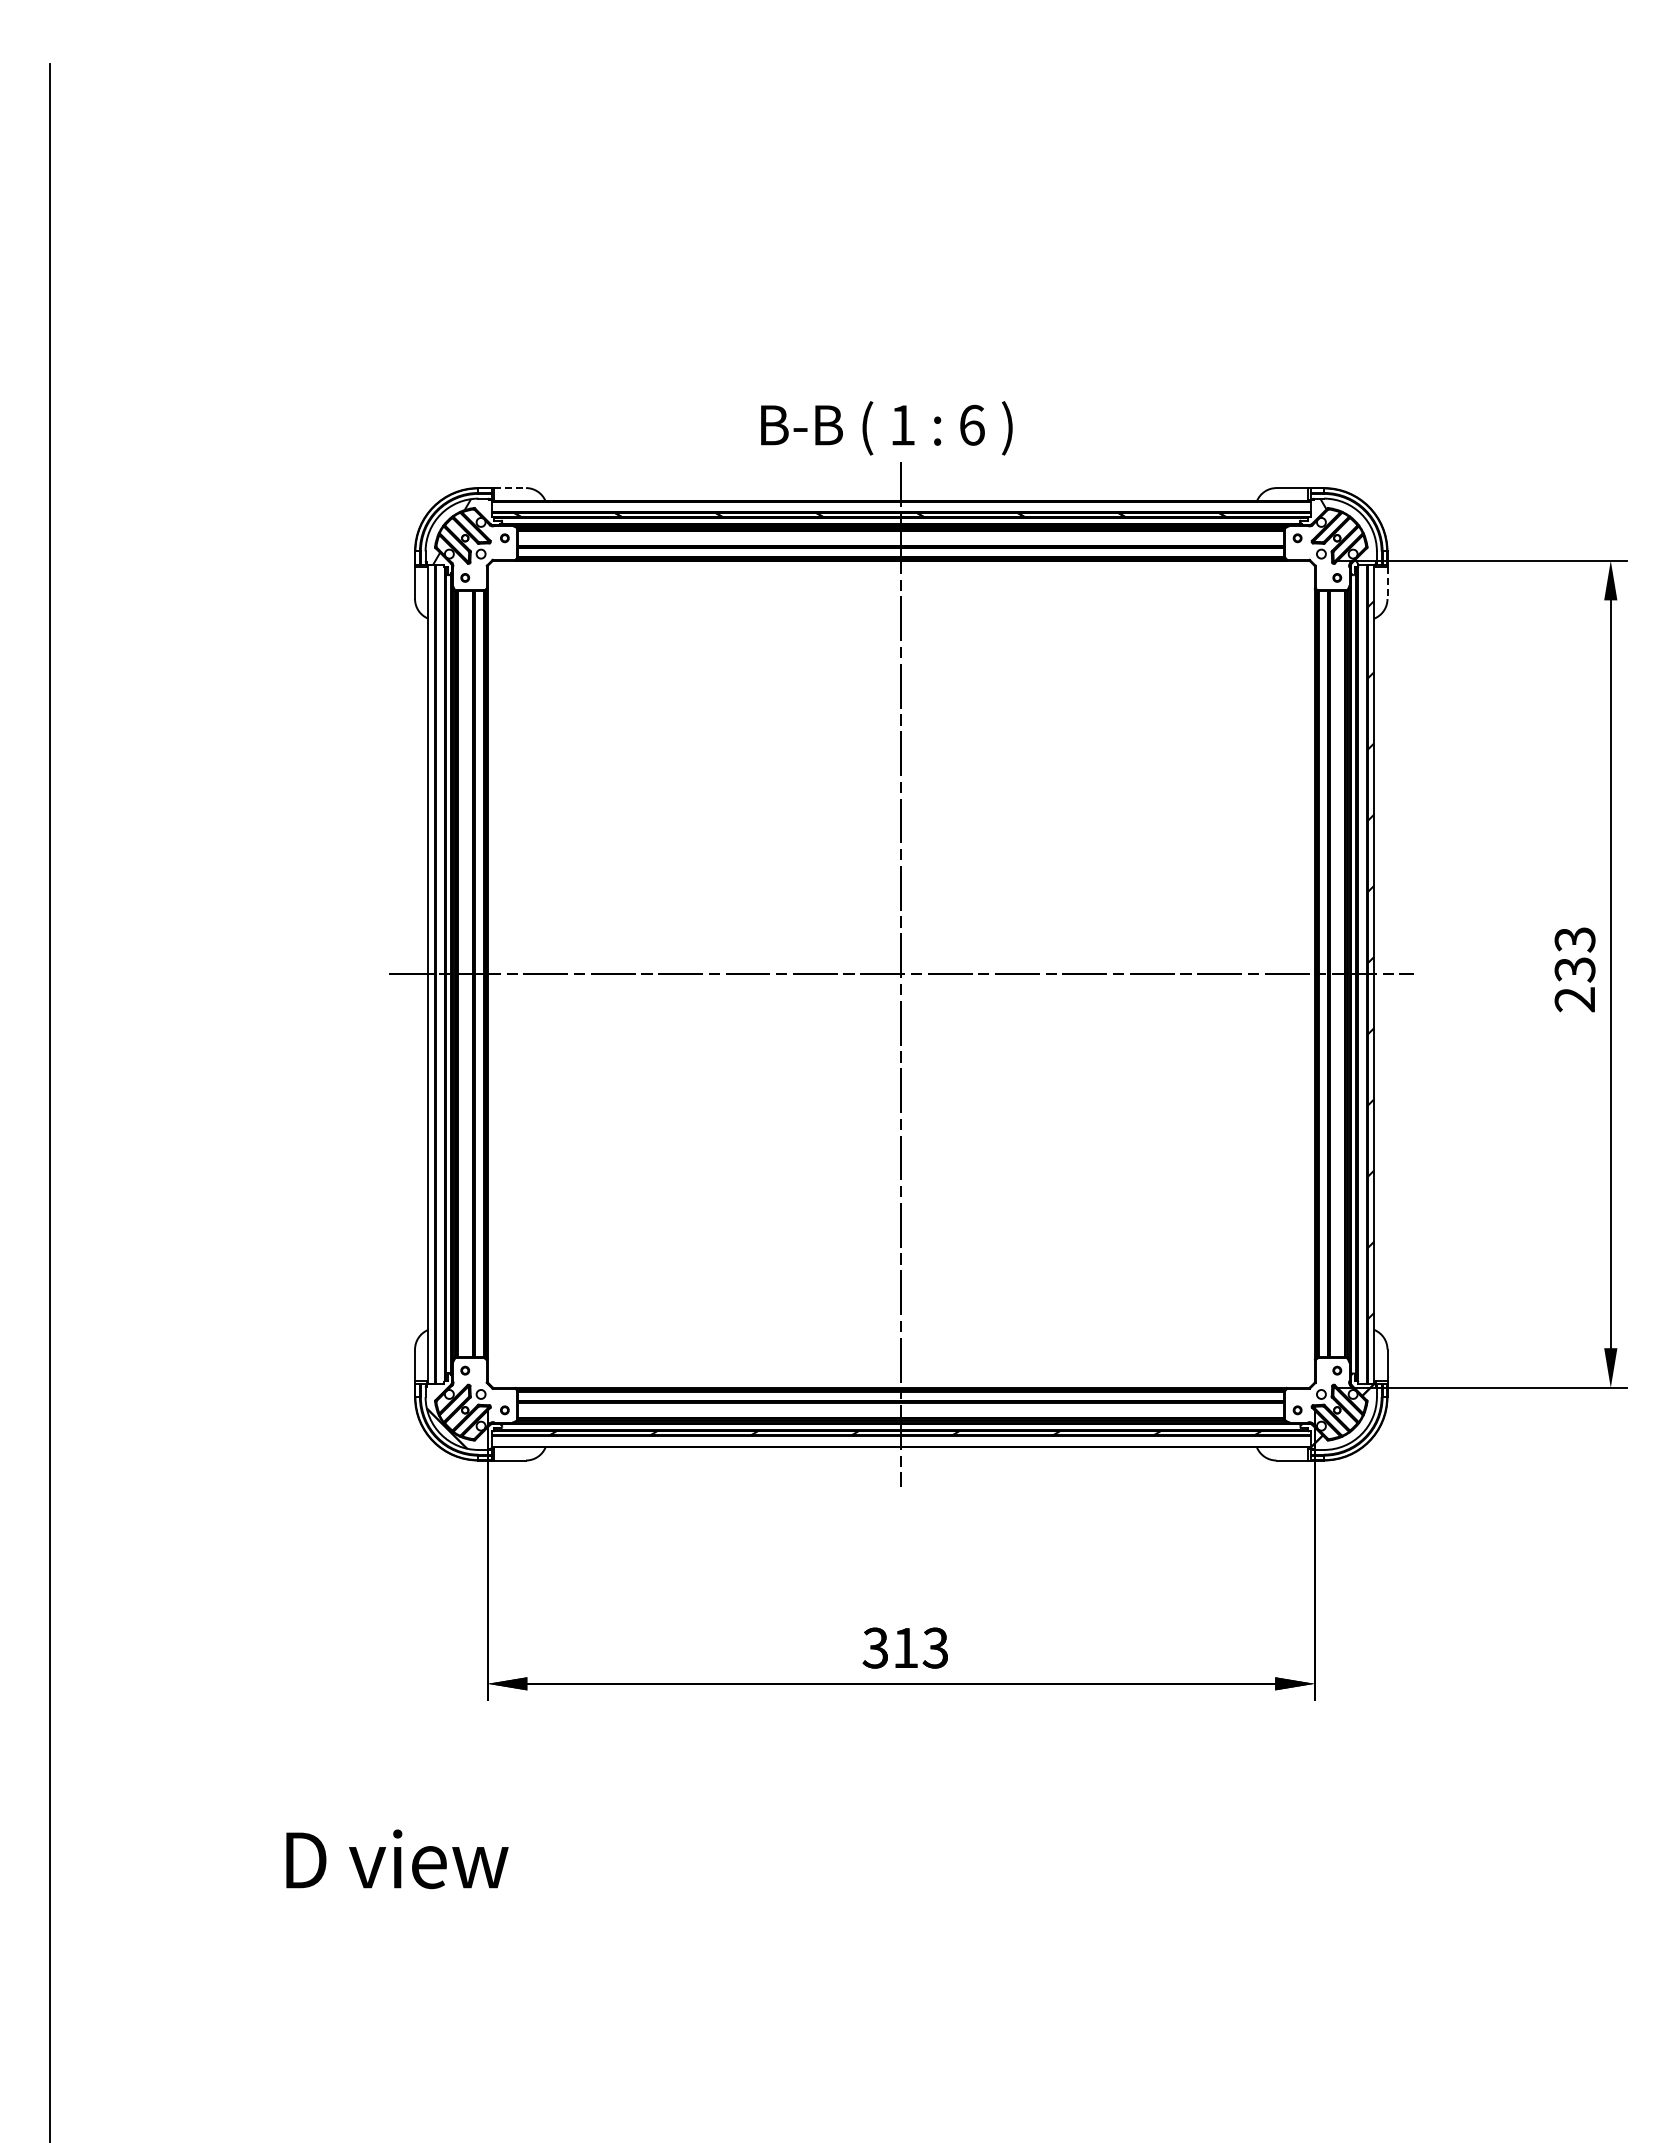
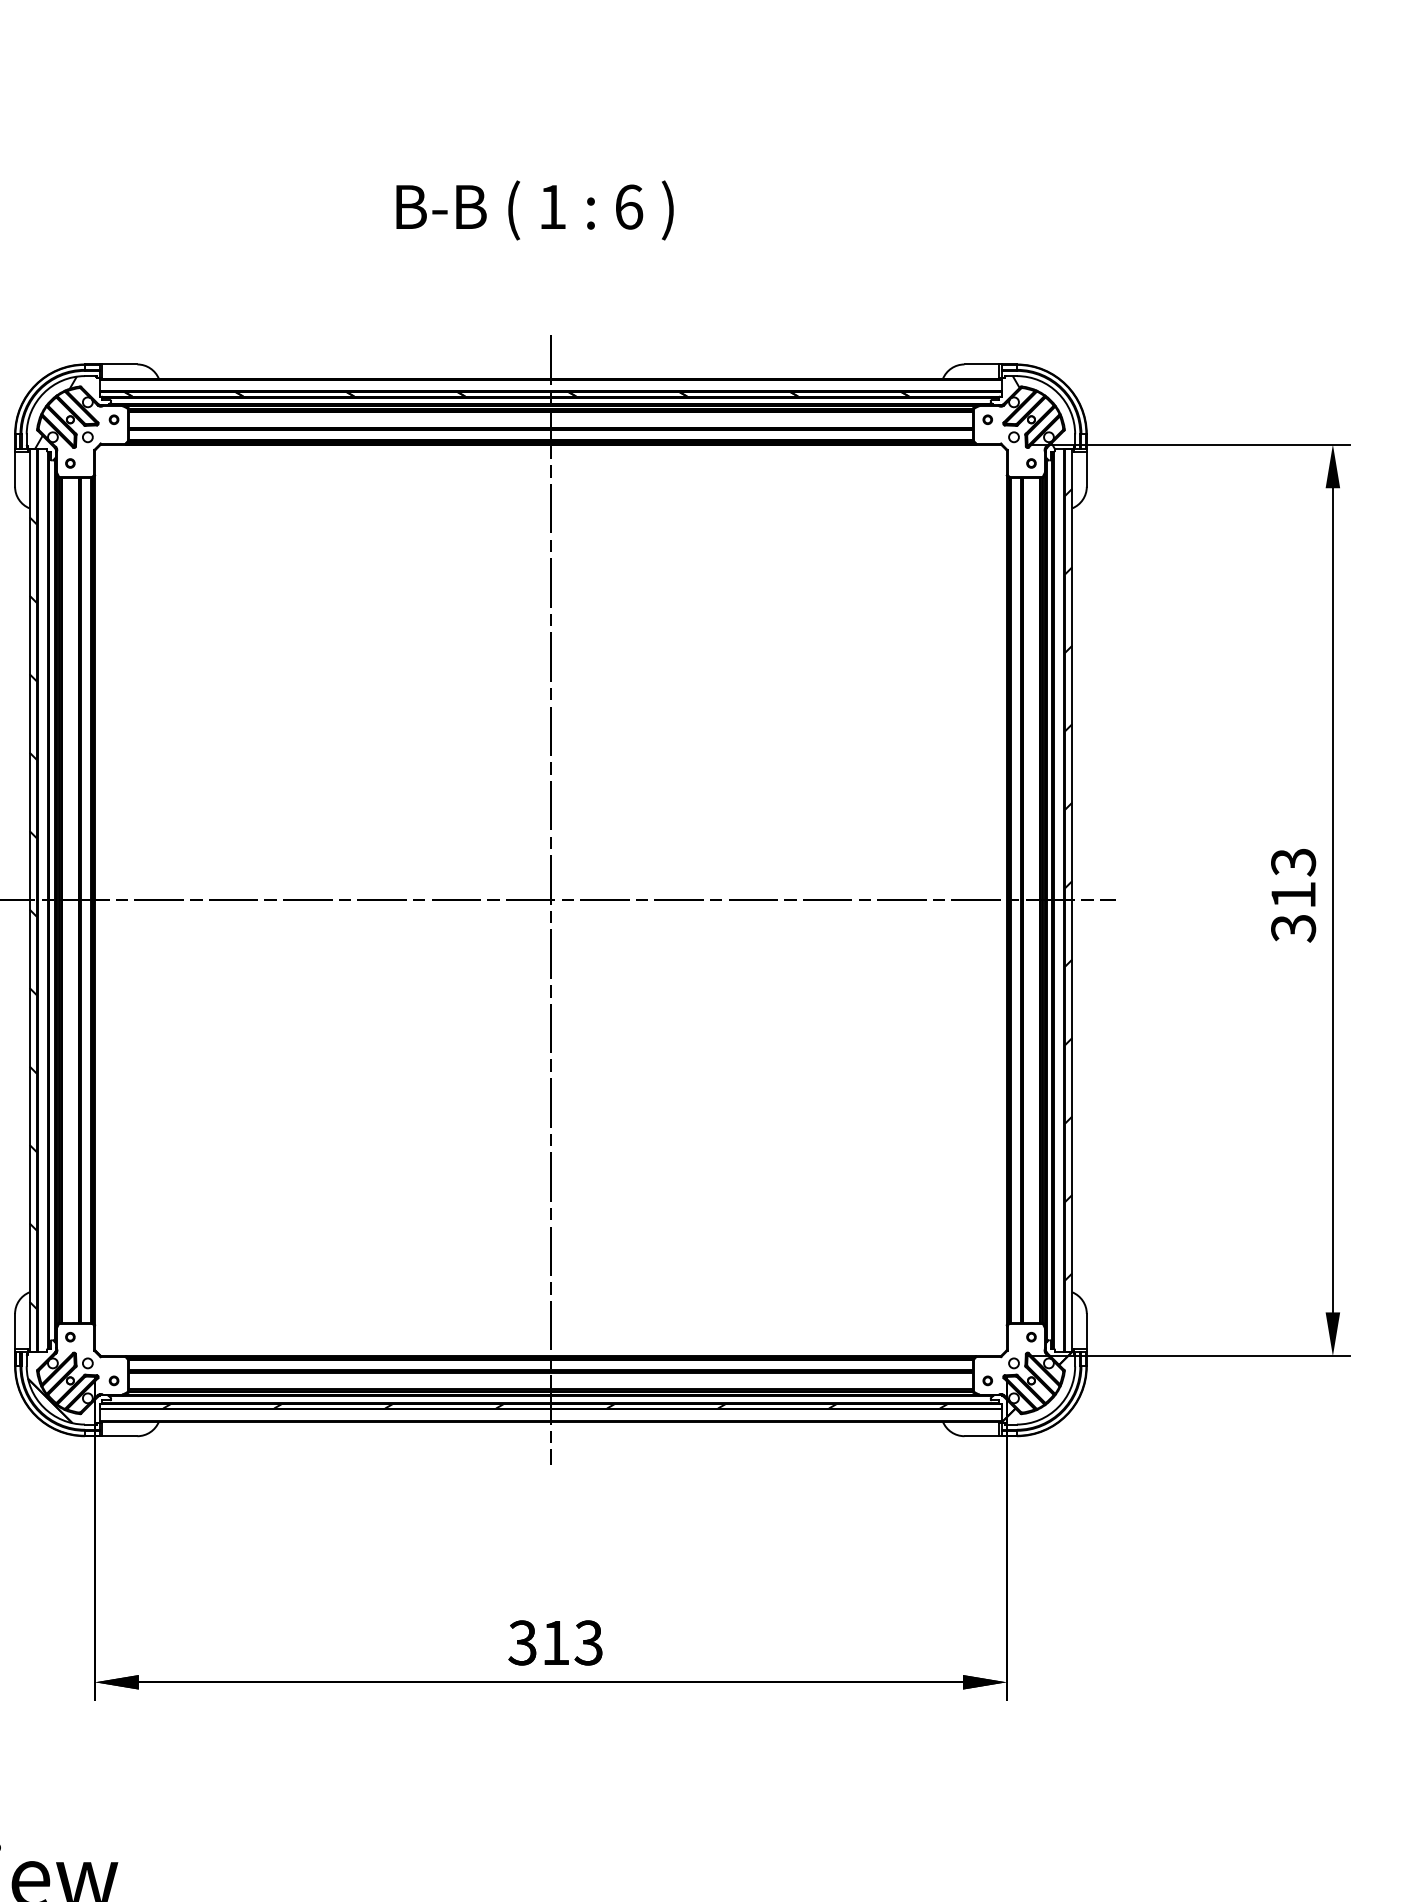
text: (886, 428) -> (534, 210), moved
line: (510, 488) -> (120, 364), dashed -> solid
line: (1387, 583) -> (1086, 469), dashed -> solid
text: (1574, 984) -> (1292, 911), 233 -> 313
hatch: (431, 985) -> (33, 912), added

